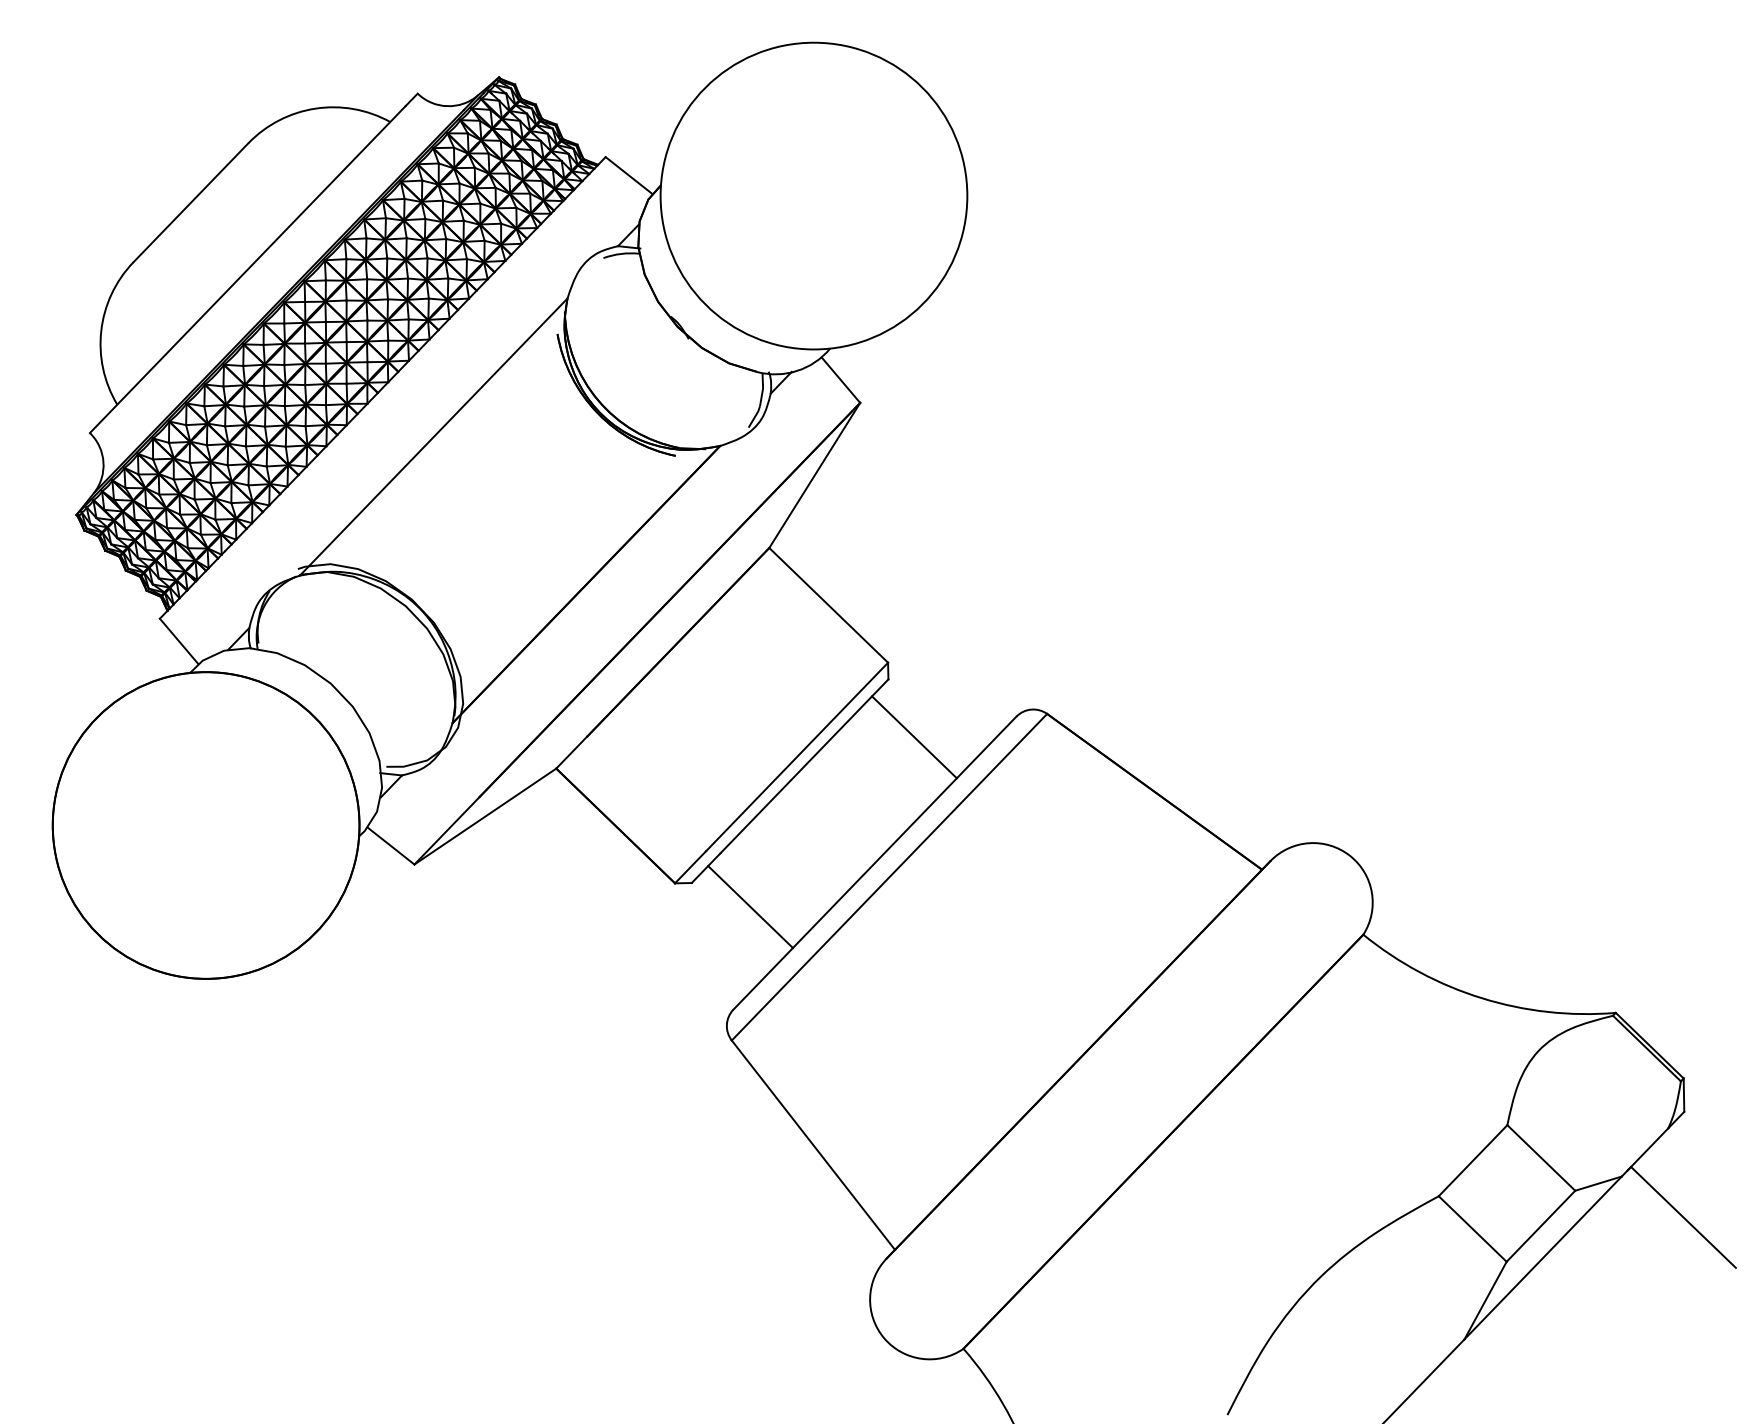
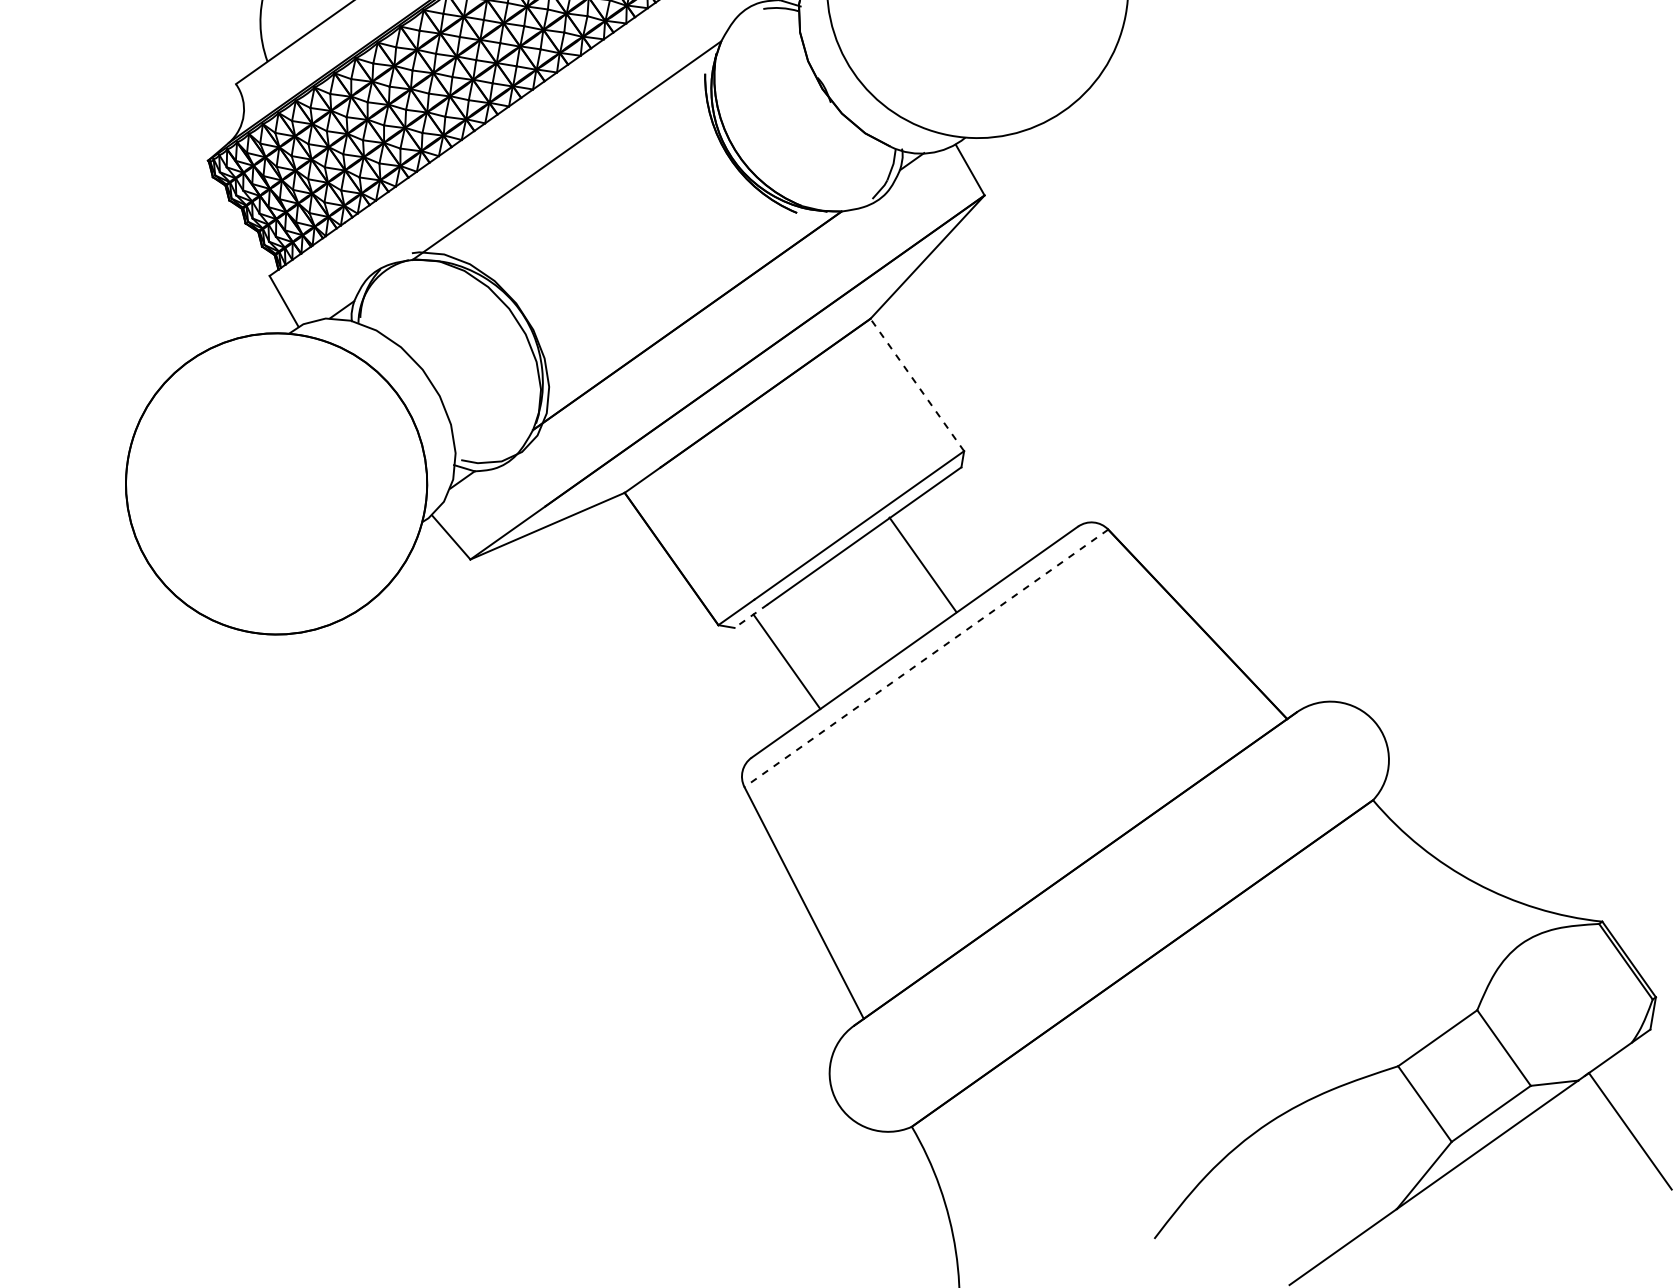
line: (828, 605) -> (917, 385), solid -> dashed
line: (914, 737) -> (923, 565), moved
line: (706, 868) -> (751, 616), solid -> dashed
line: (889, 877) -> (926, 658), solid -> dashed

